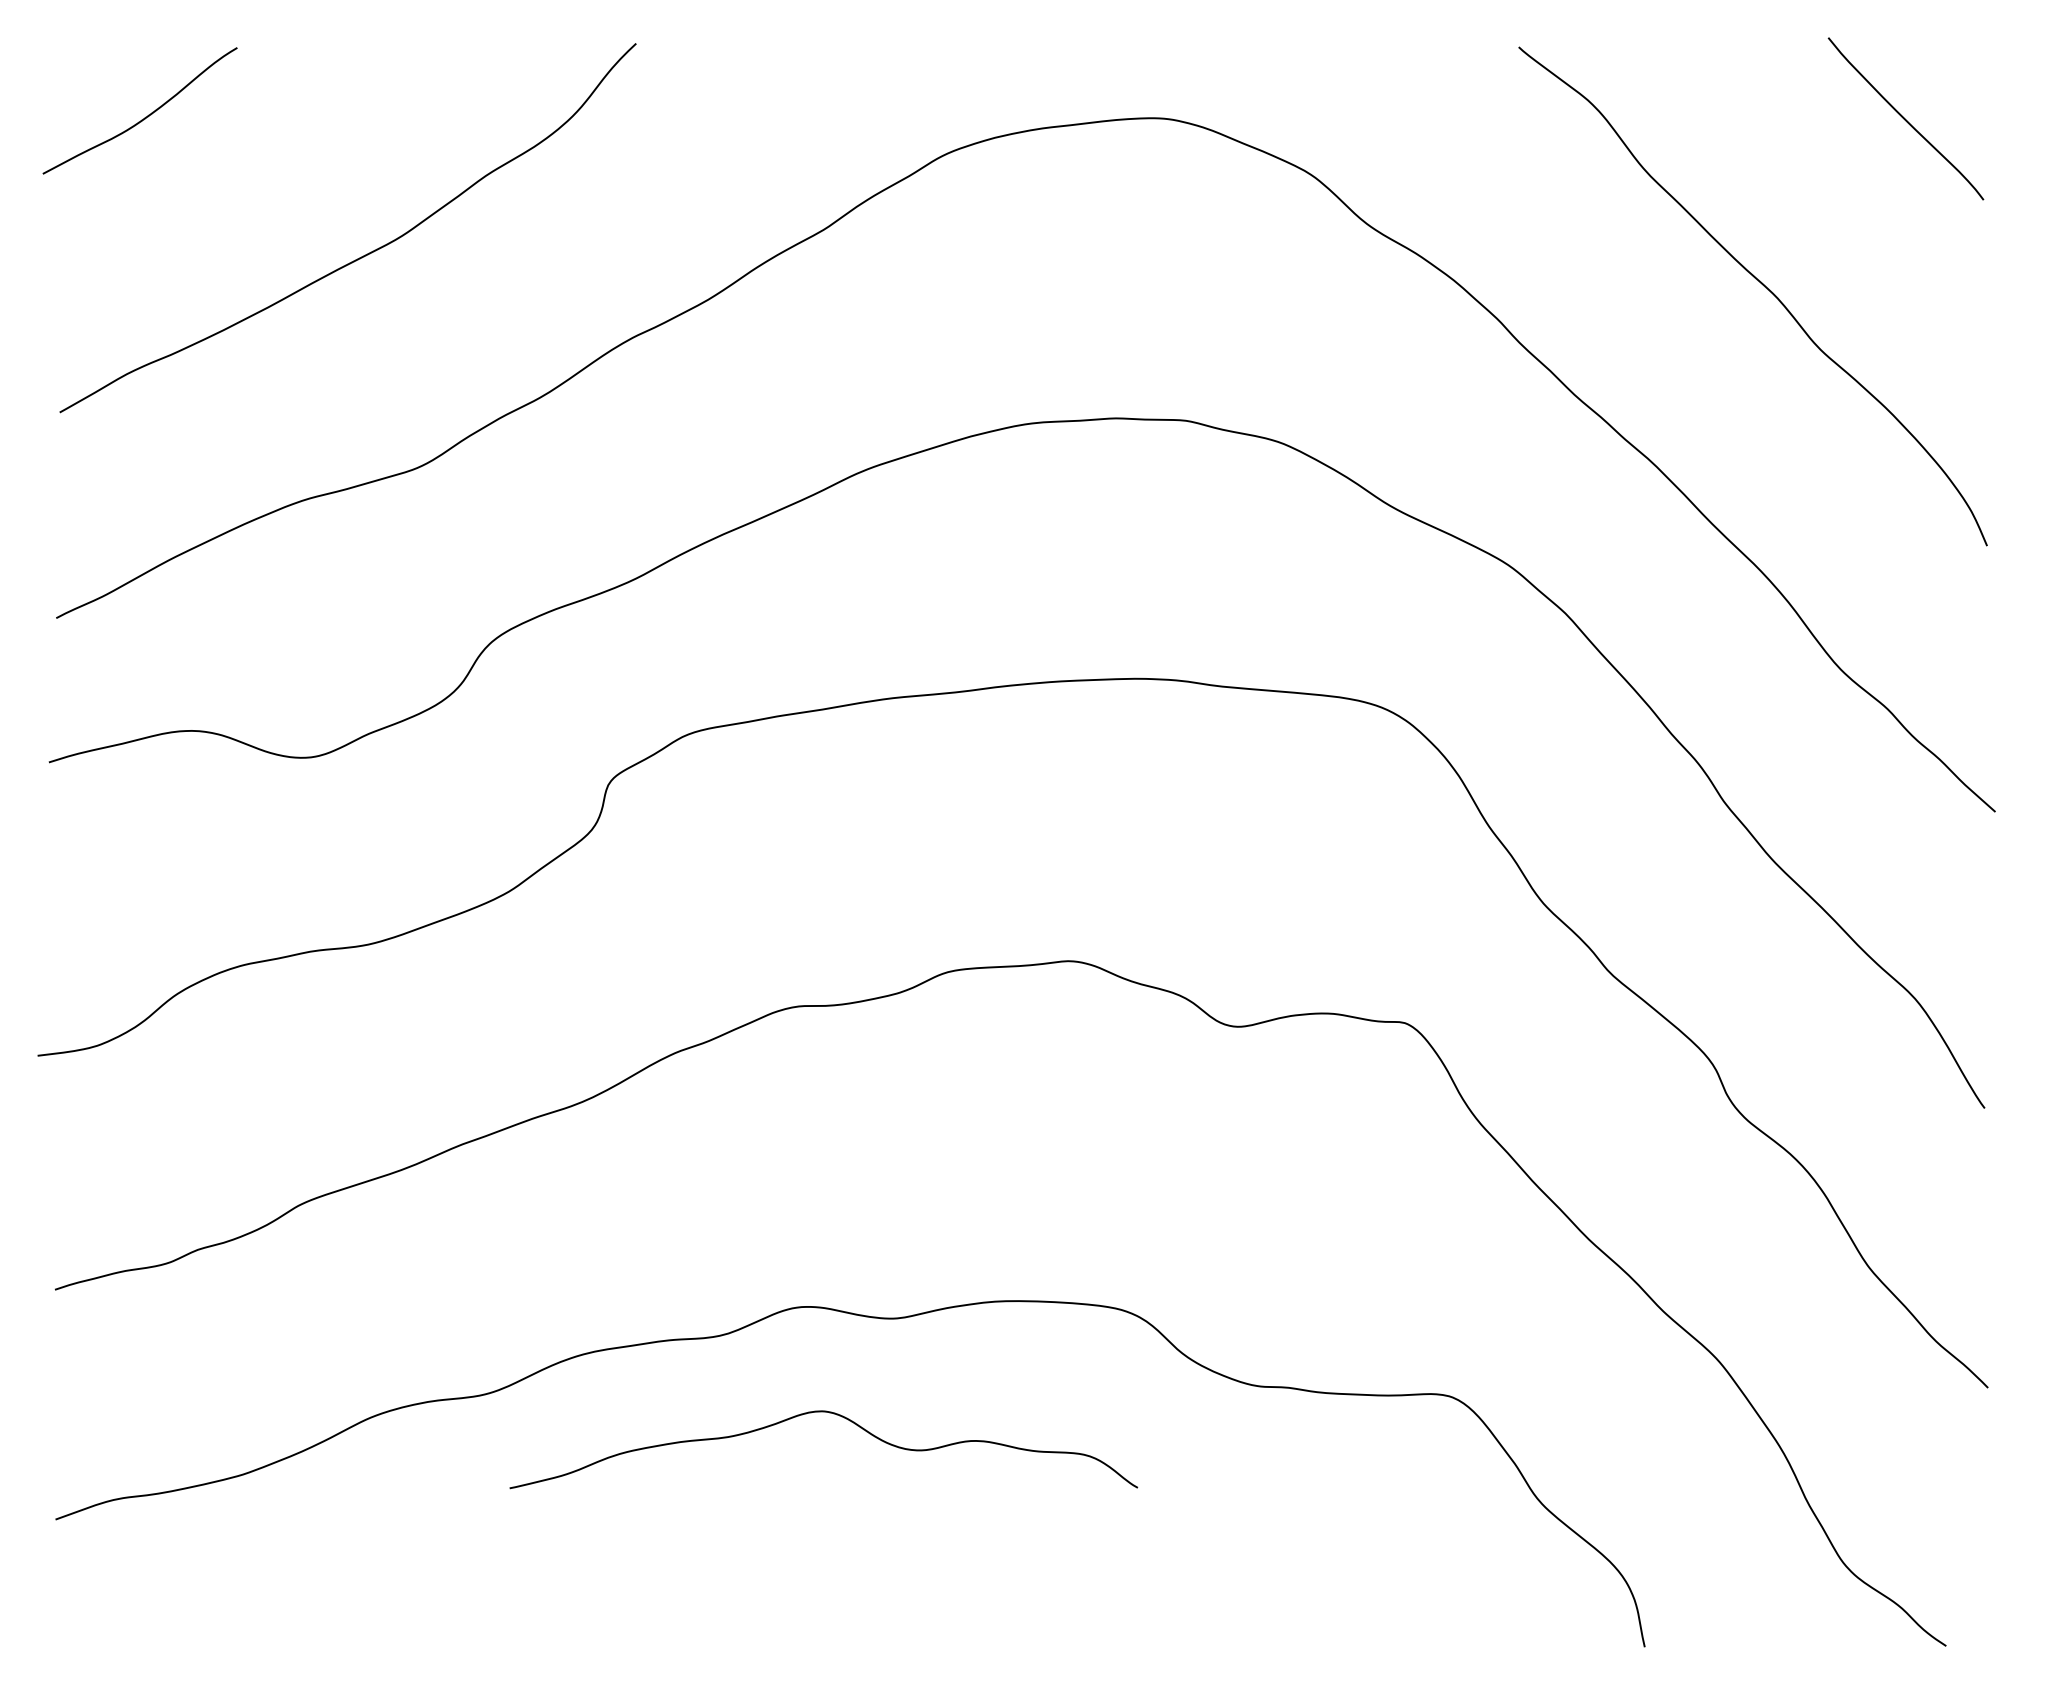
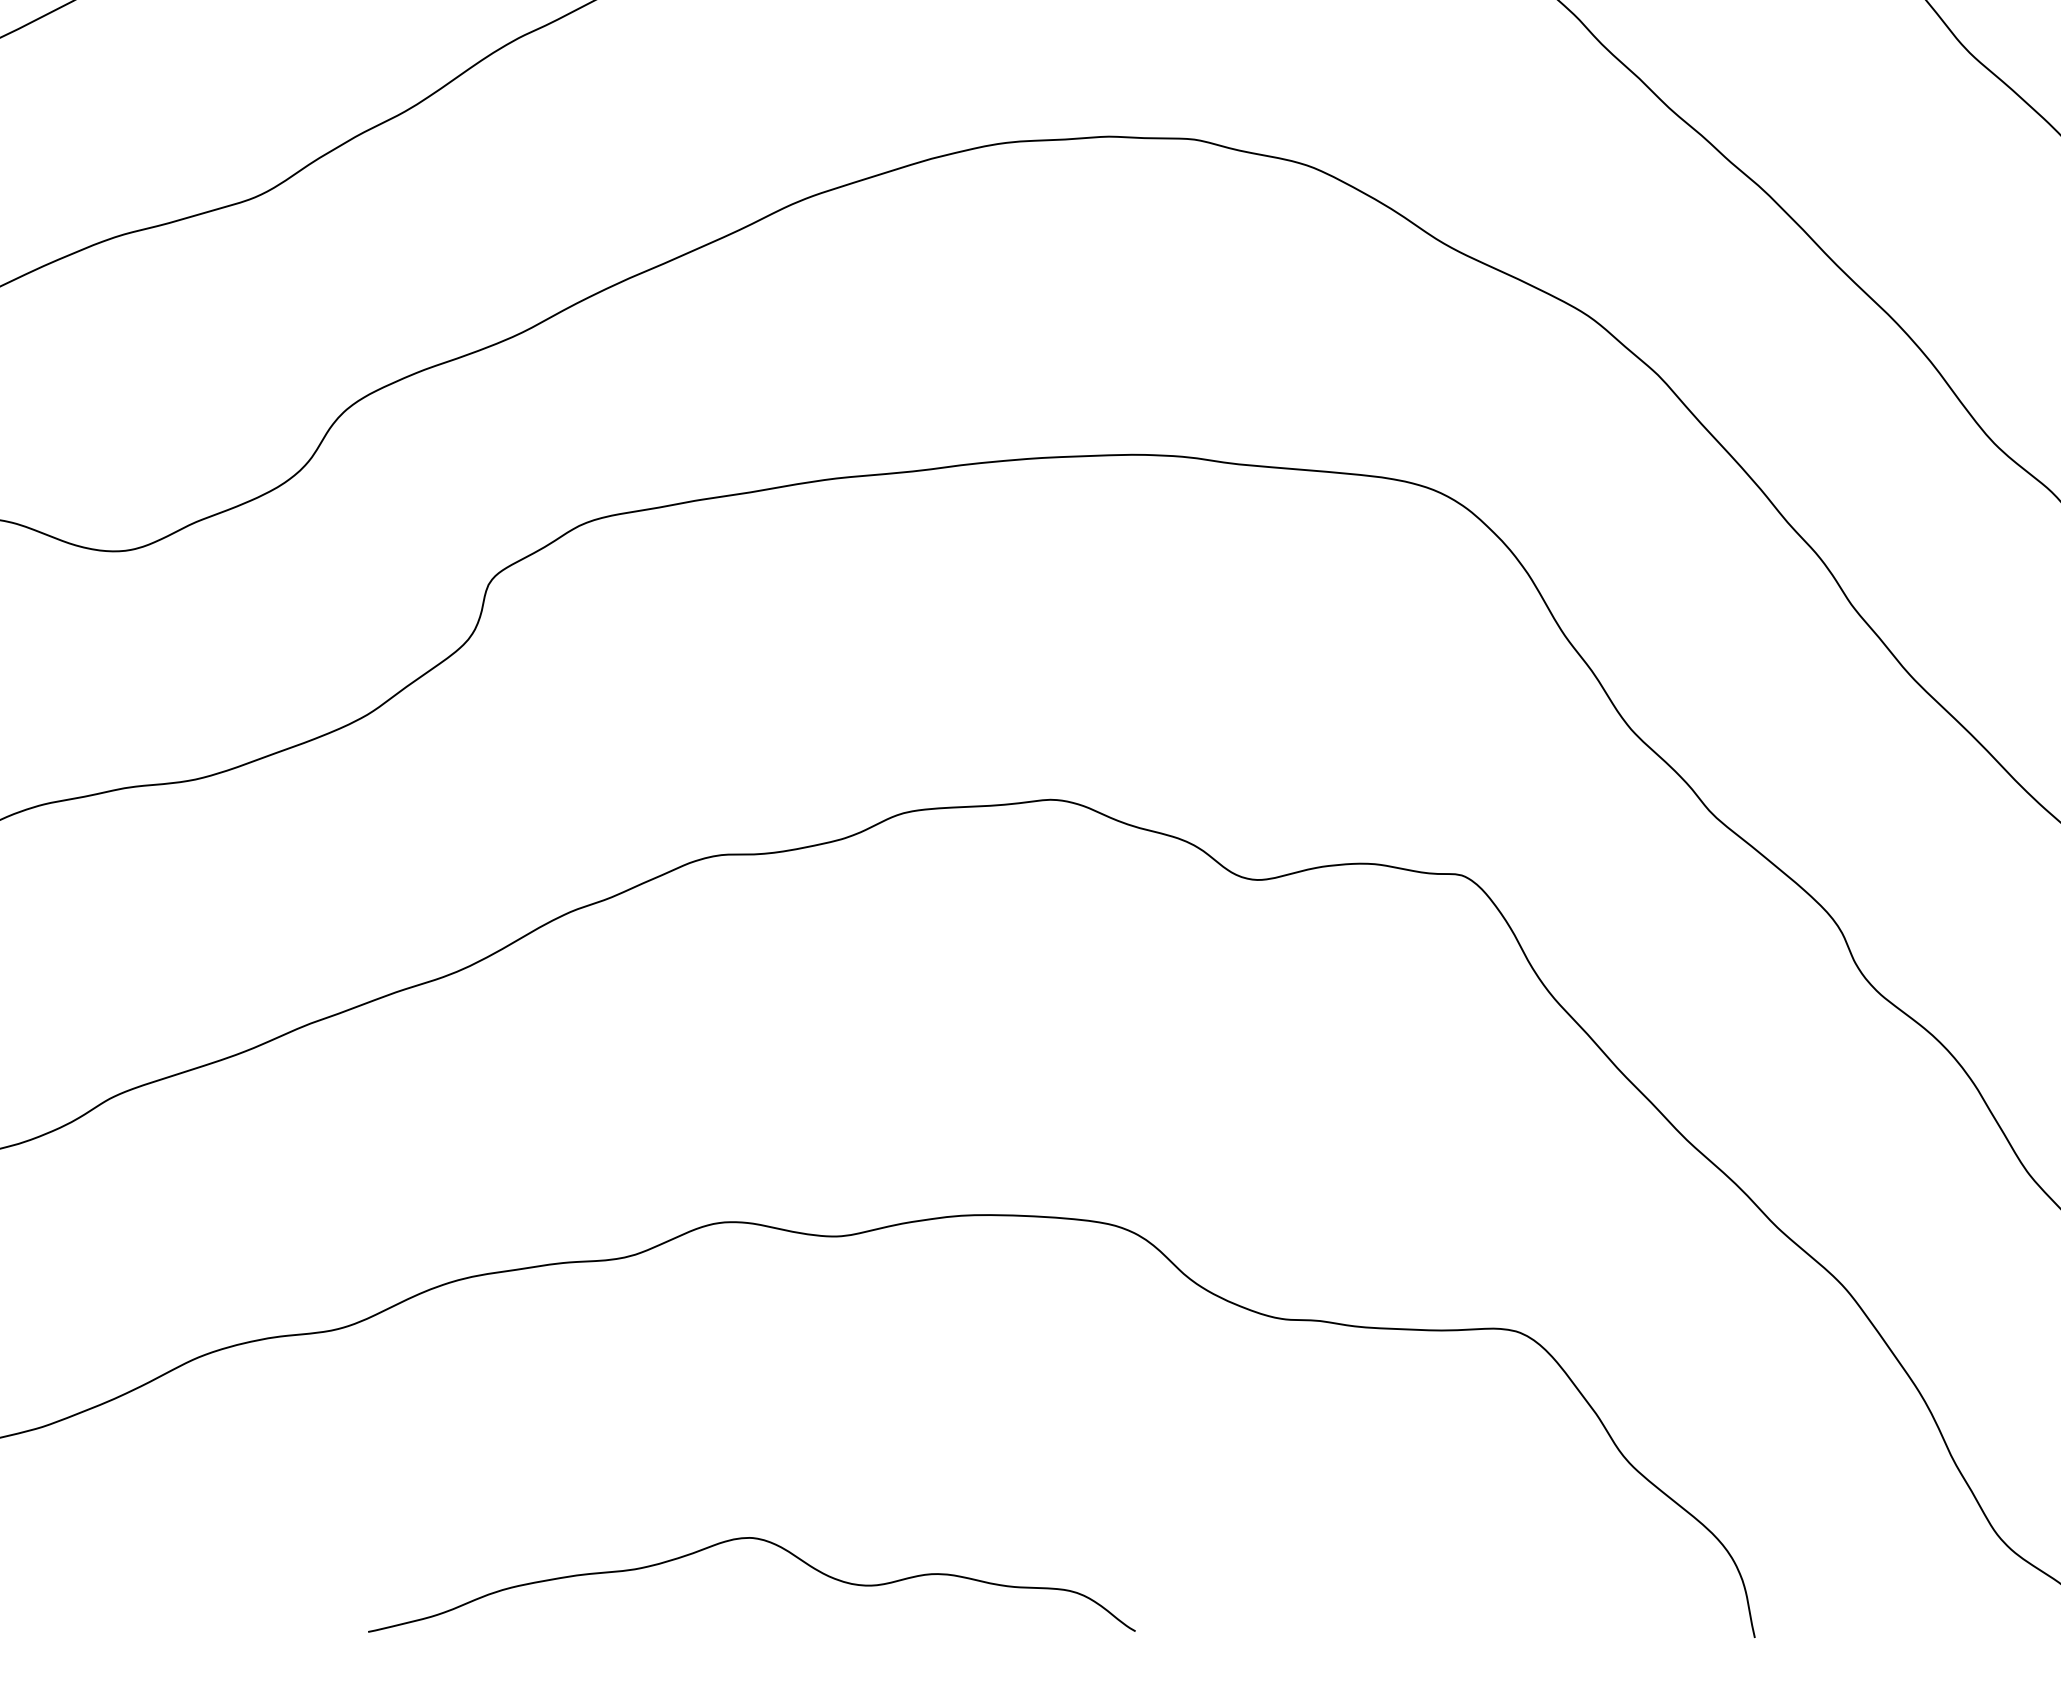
curve: (833, 1414) -> (763, 1541), moved

